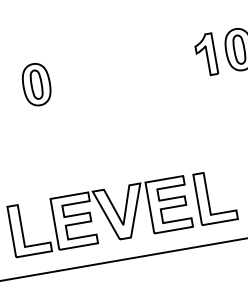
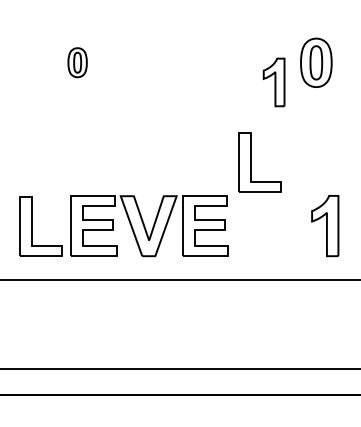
part: (205, 55) -> (273, 82), moved
part: (36, 84) -> (77, 62), size x0.6
part: (208, 198) -> (251, 162), moved

